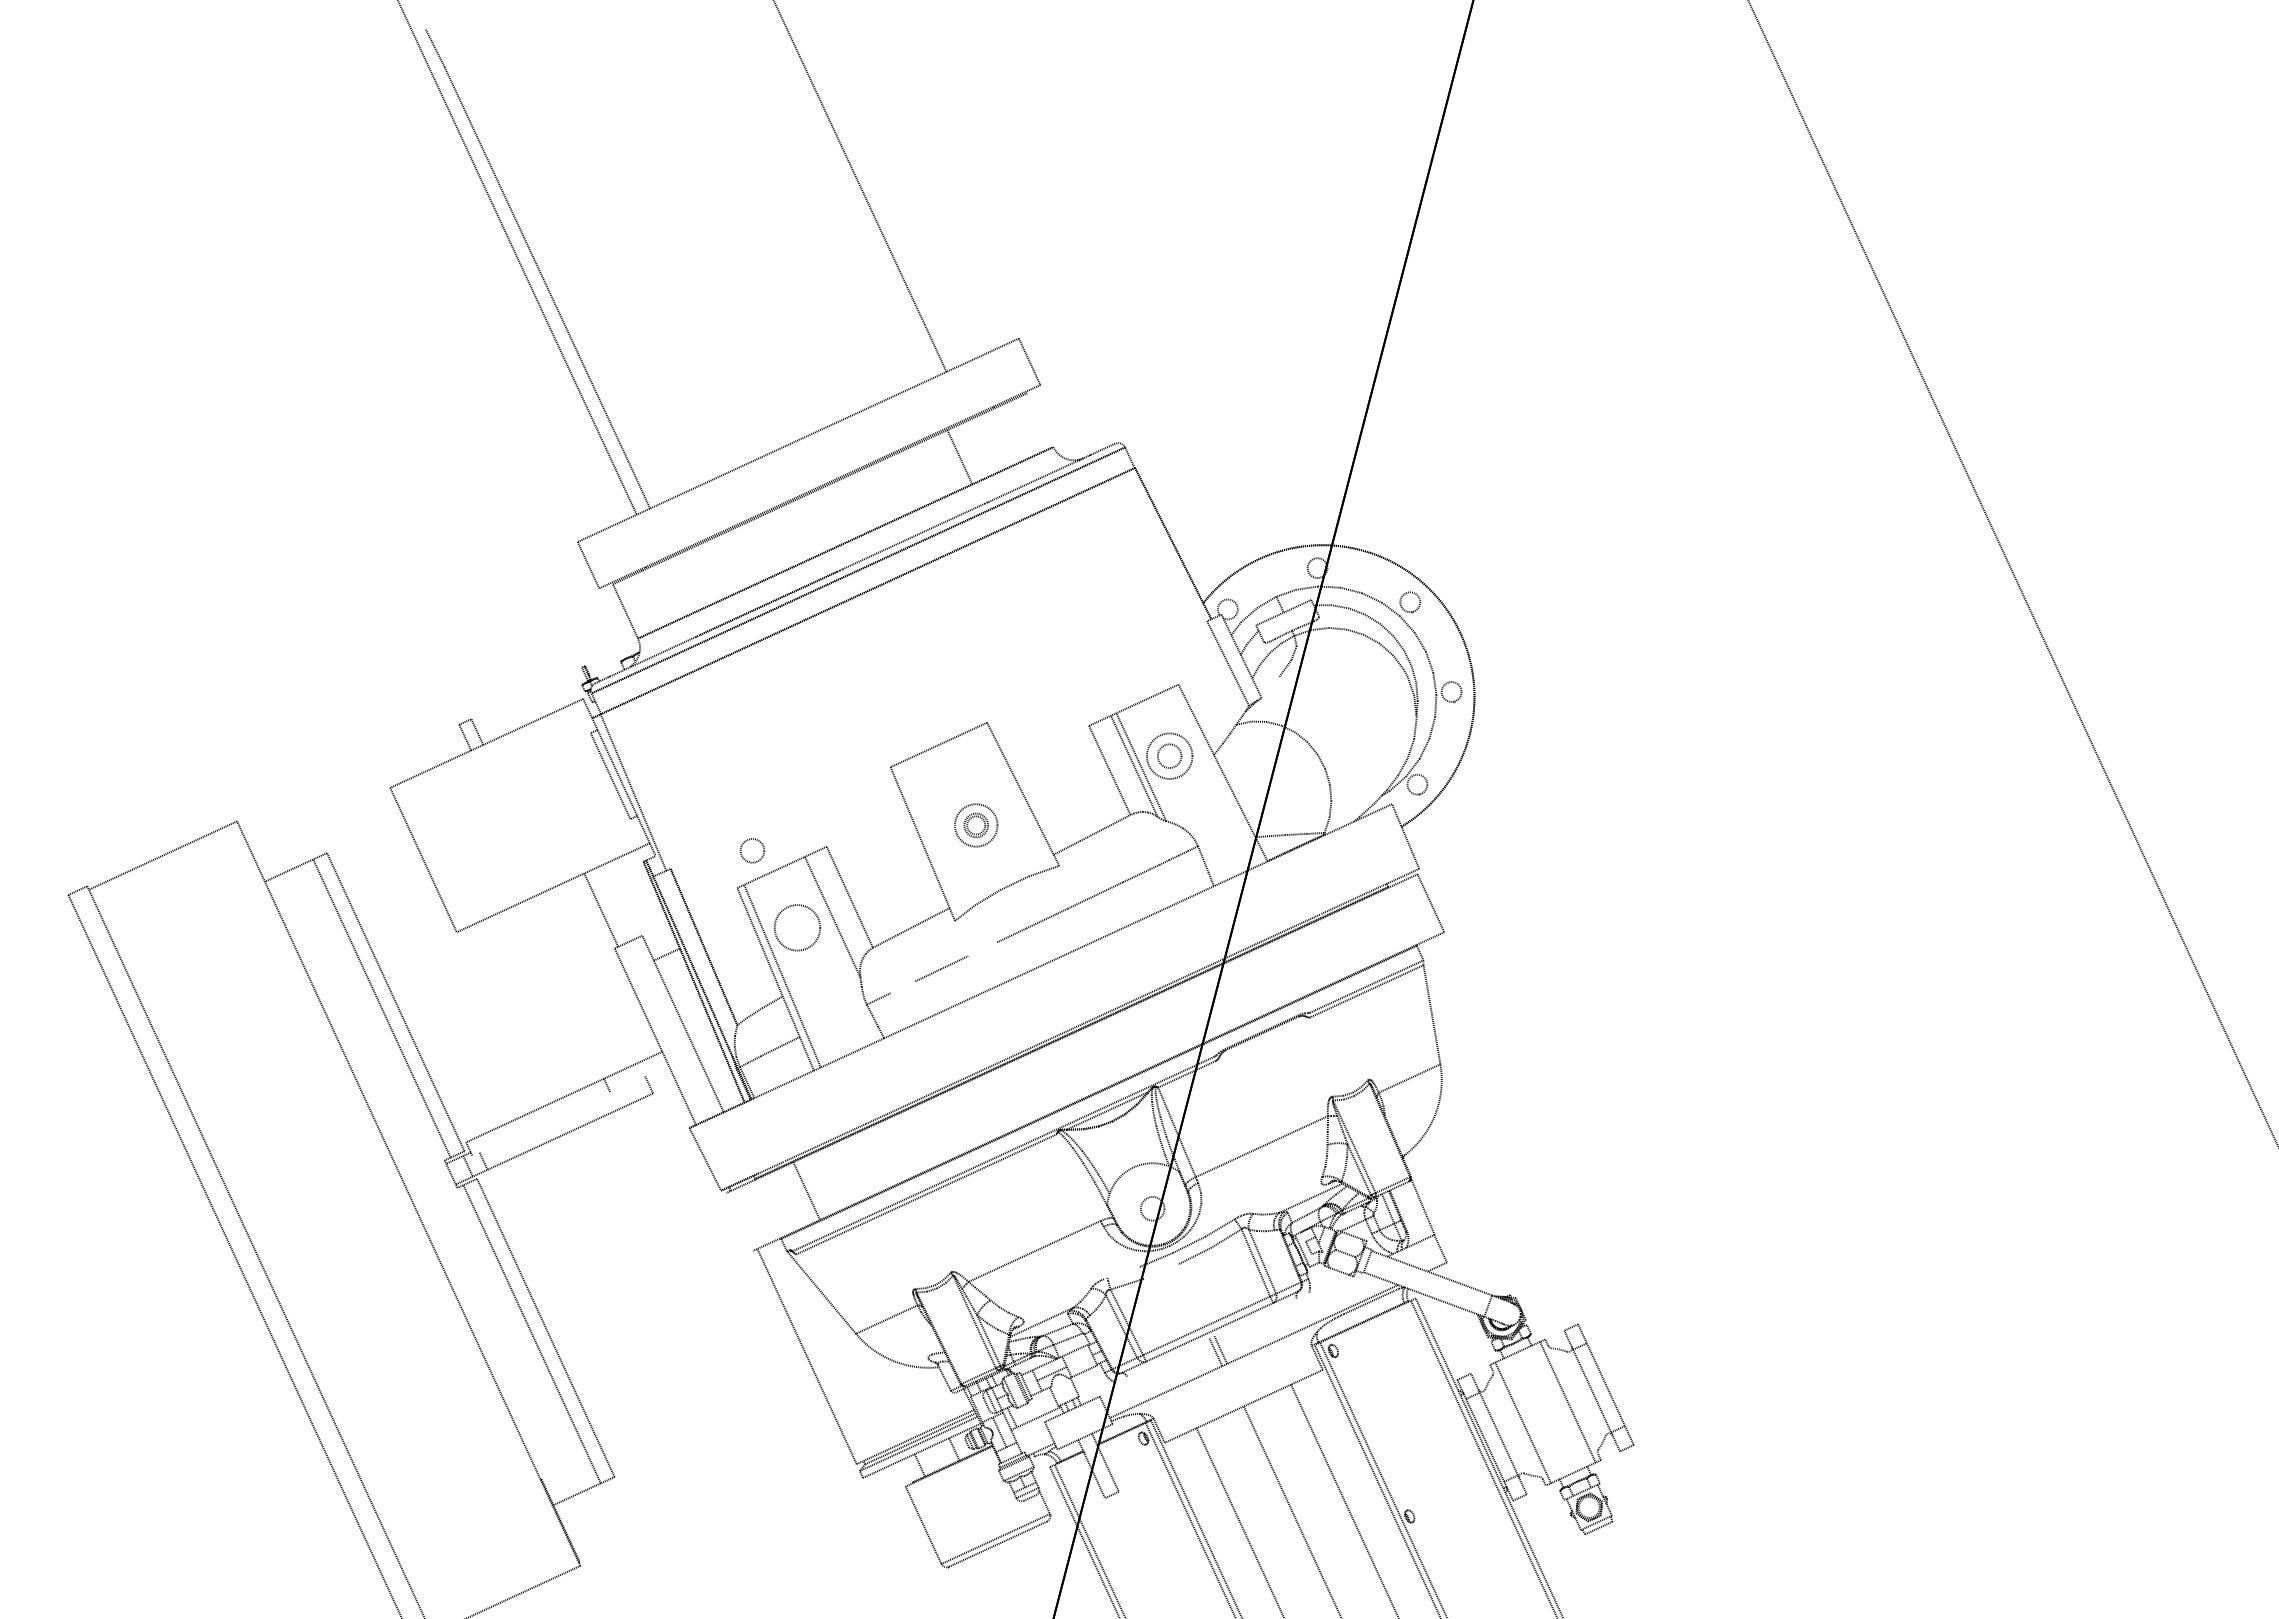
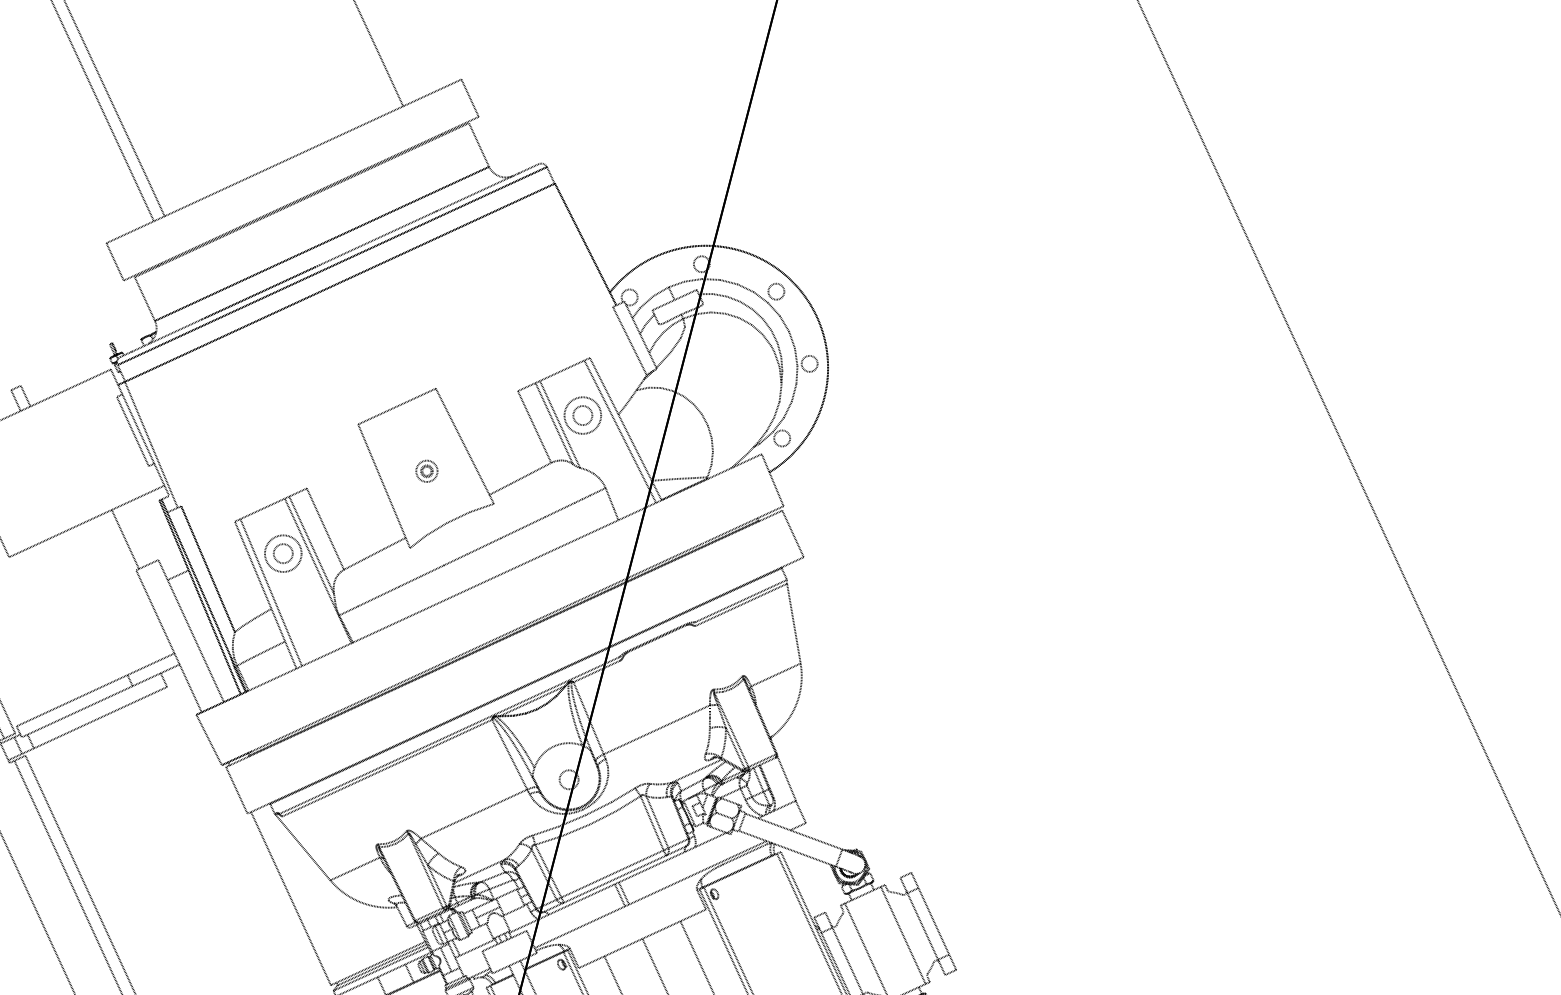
line: (959, 456) -> (478, 144), moved
line: (1270, 687) -> (663, 360), added
line: (1215, 775) -> (619, 431), added
part: (975, 825) -> (426, 471), size x0.62
circle: (752, 850) -> (283, 553), moved
line: (840, 949) -> (317, 571), added
line: (982, 949) -> (432, 571), added
line: (902, 987) -> (367, 601), added
line: (570, 1110) -> (100, 700), added
line: (1078, 1177) -> (509, 754), added
line: (806, 1190) -> (236, 790), moved
line: (1160, 1271) -> (575, 830), added
line: (1121, 1273) -> (544, 831), added
line: (1213, 1336) -> (618, 882), added

